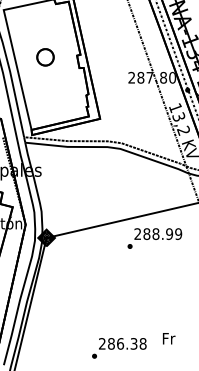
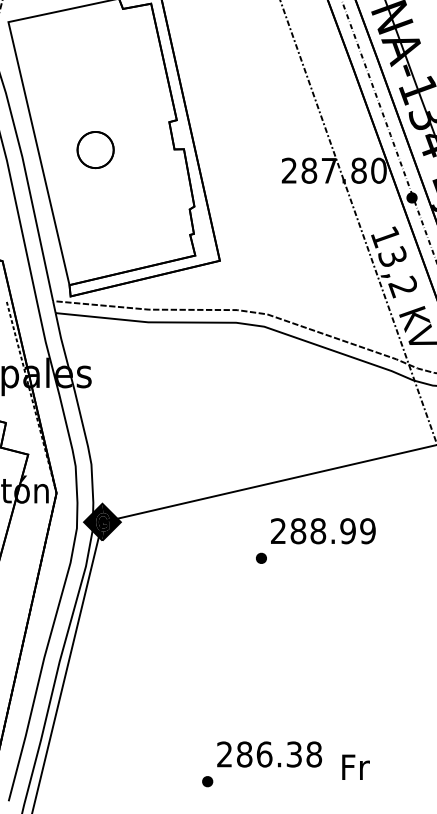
part: (45, 57) -> (95, 150), moved
text: (154, 238) -> (315, 540), moved
text: (169, 338) -> (356, 766), moved

